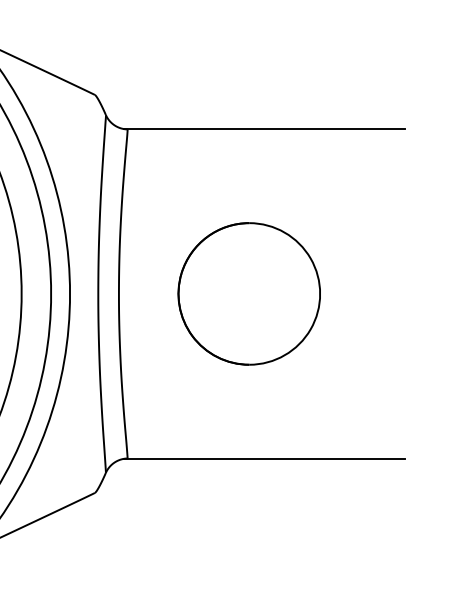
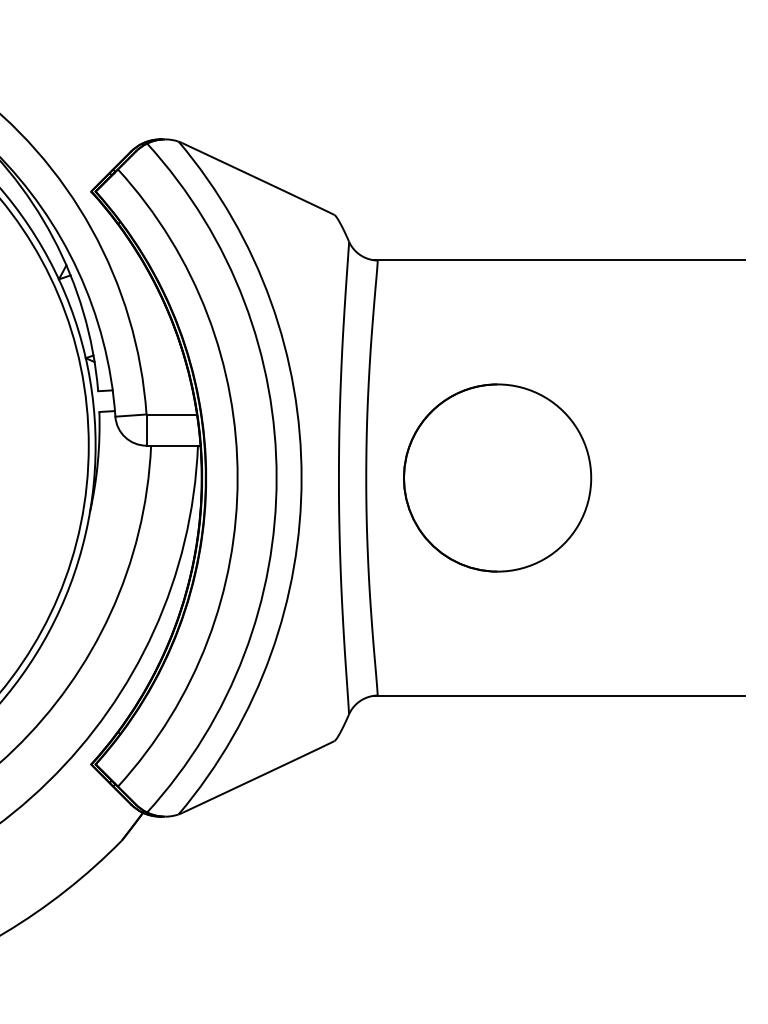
part: (249, 293) -> (497, 477), moved

